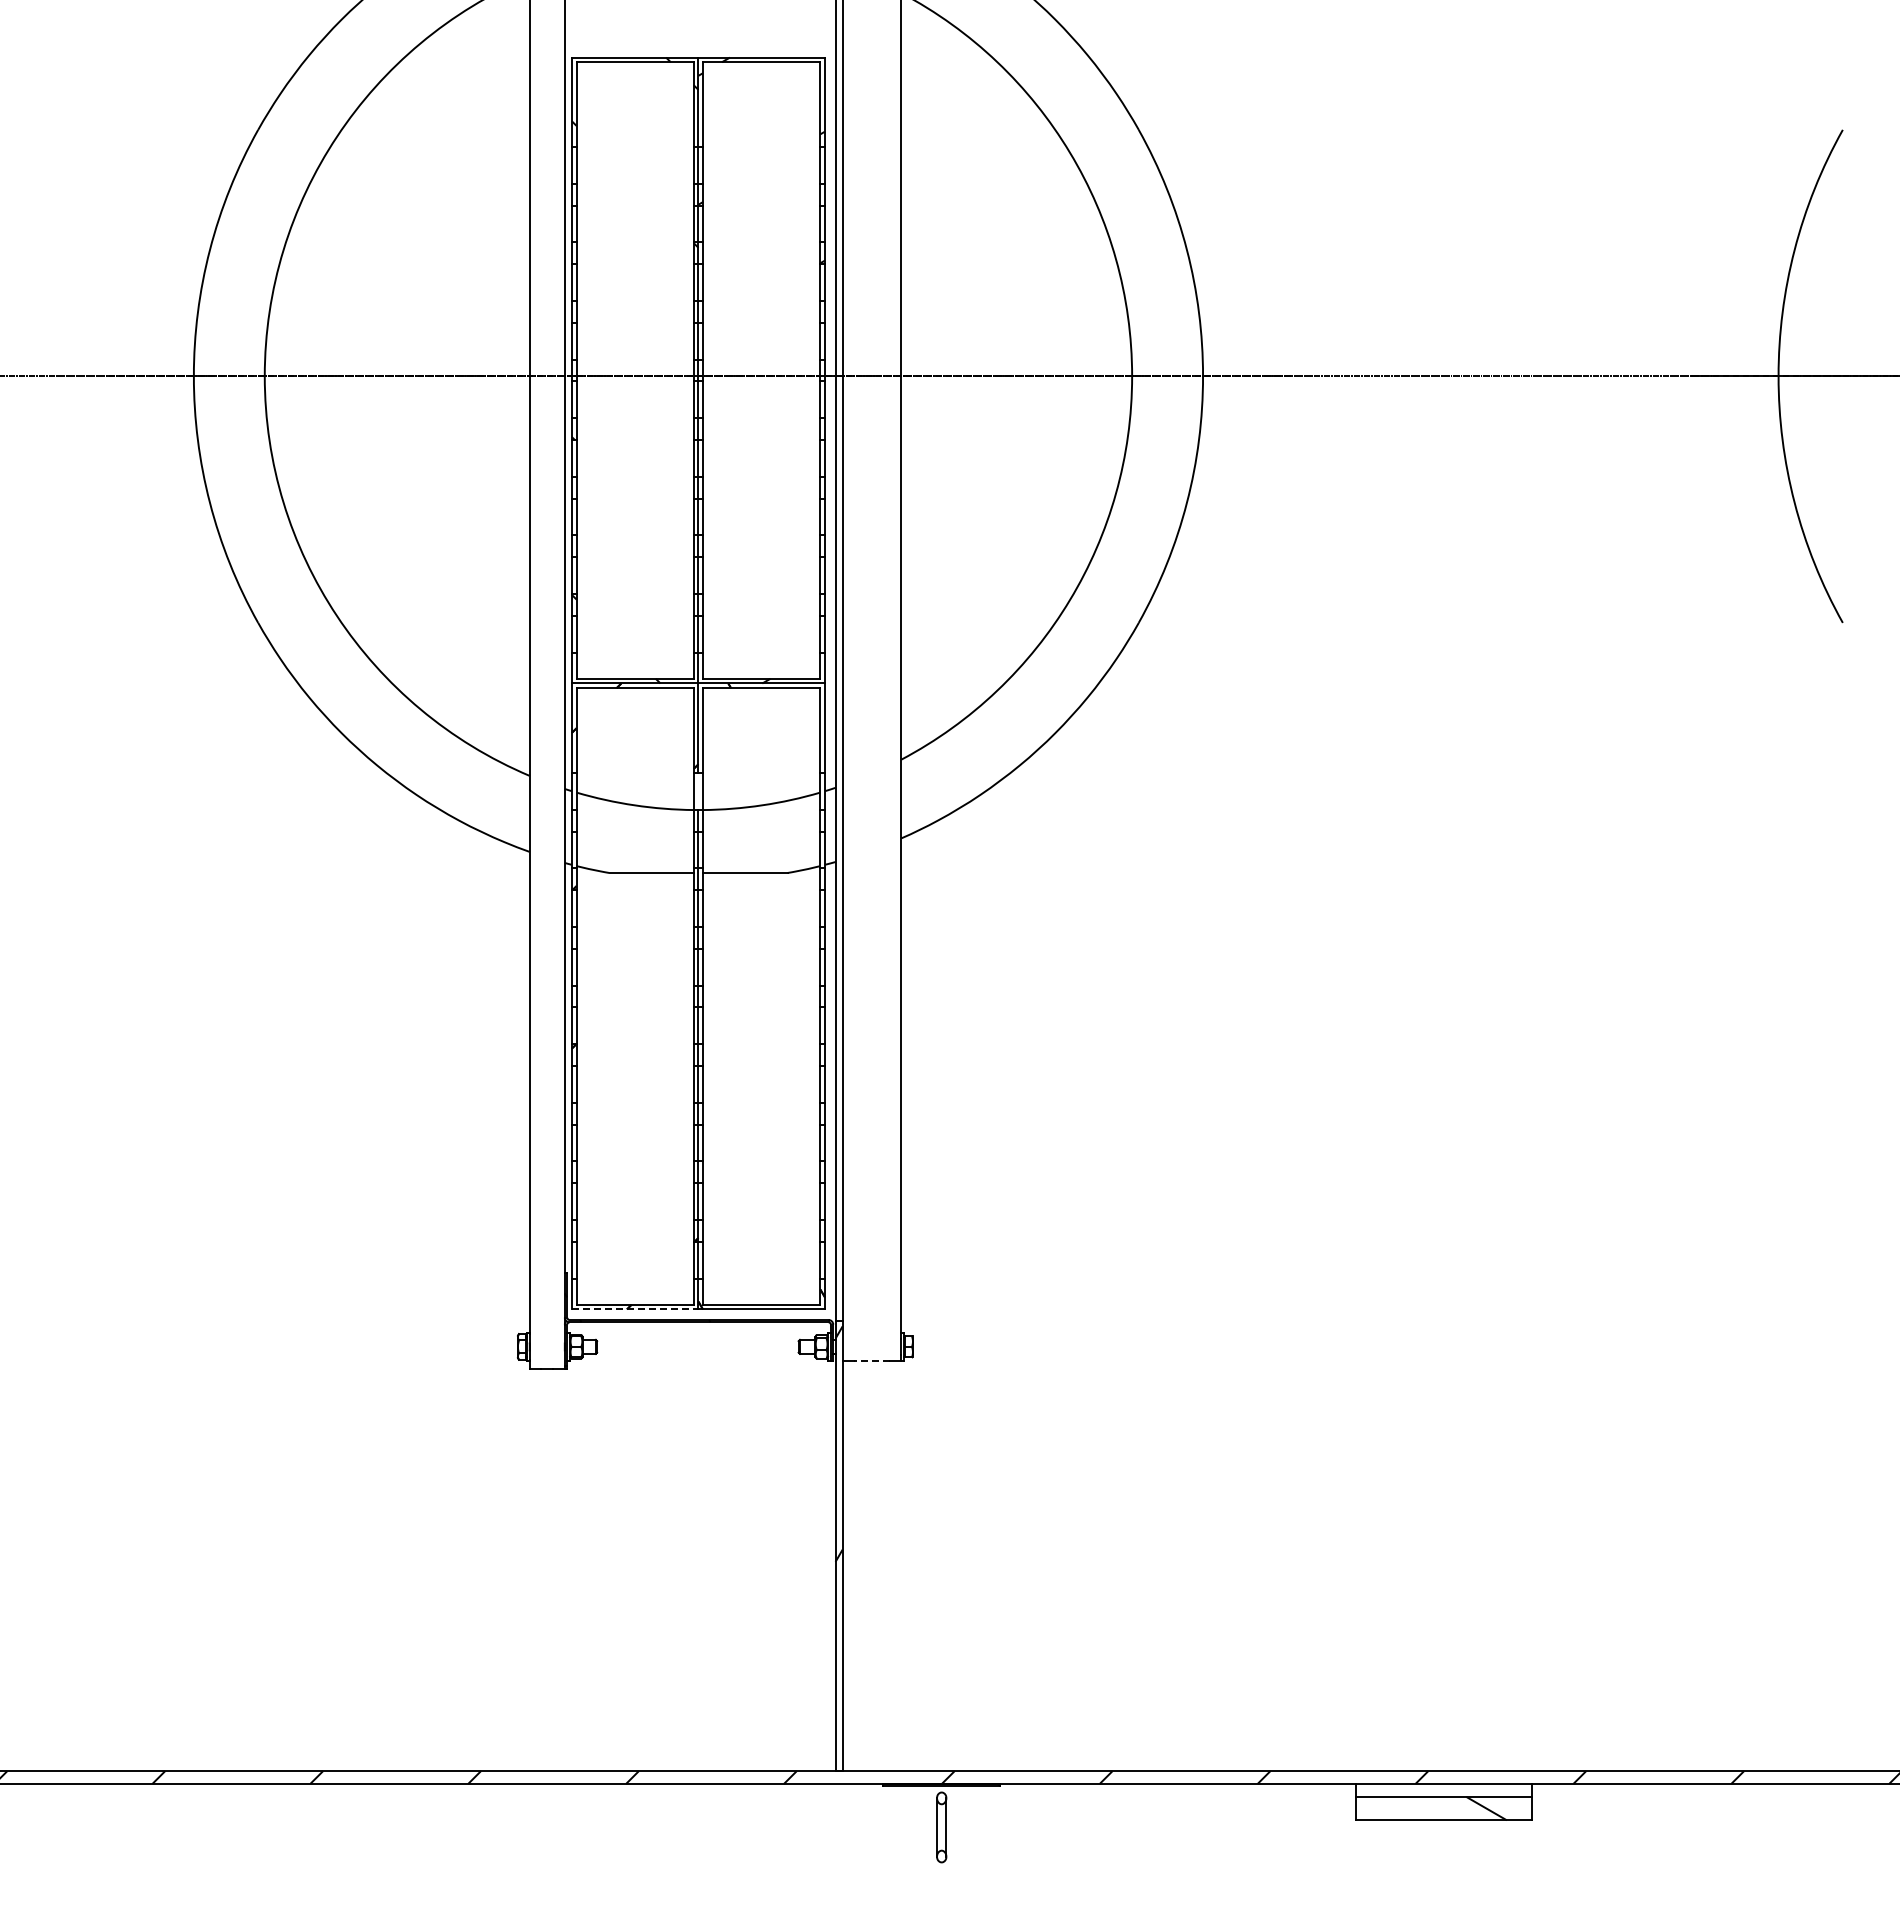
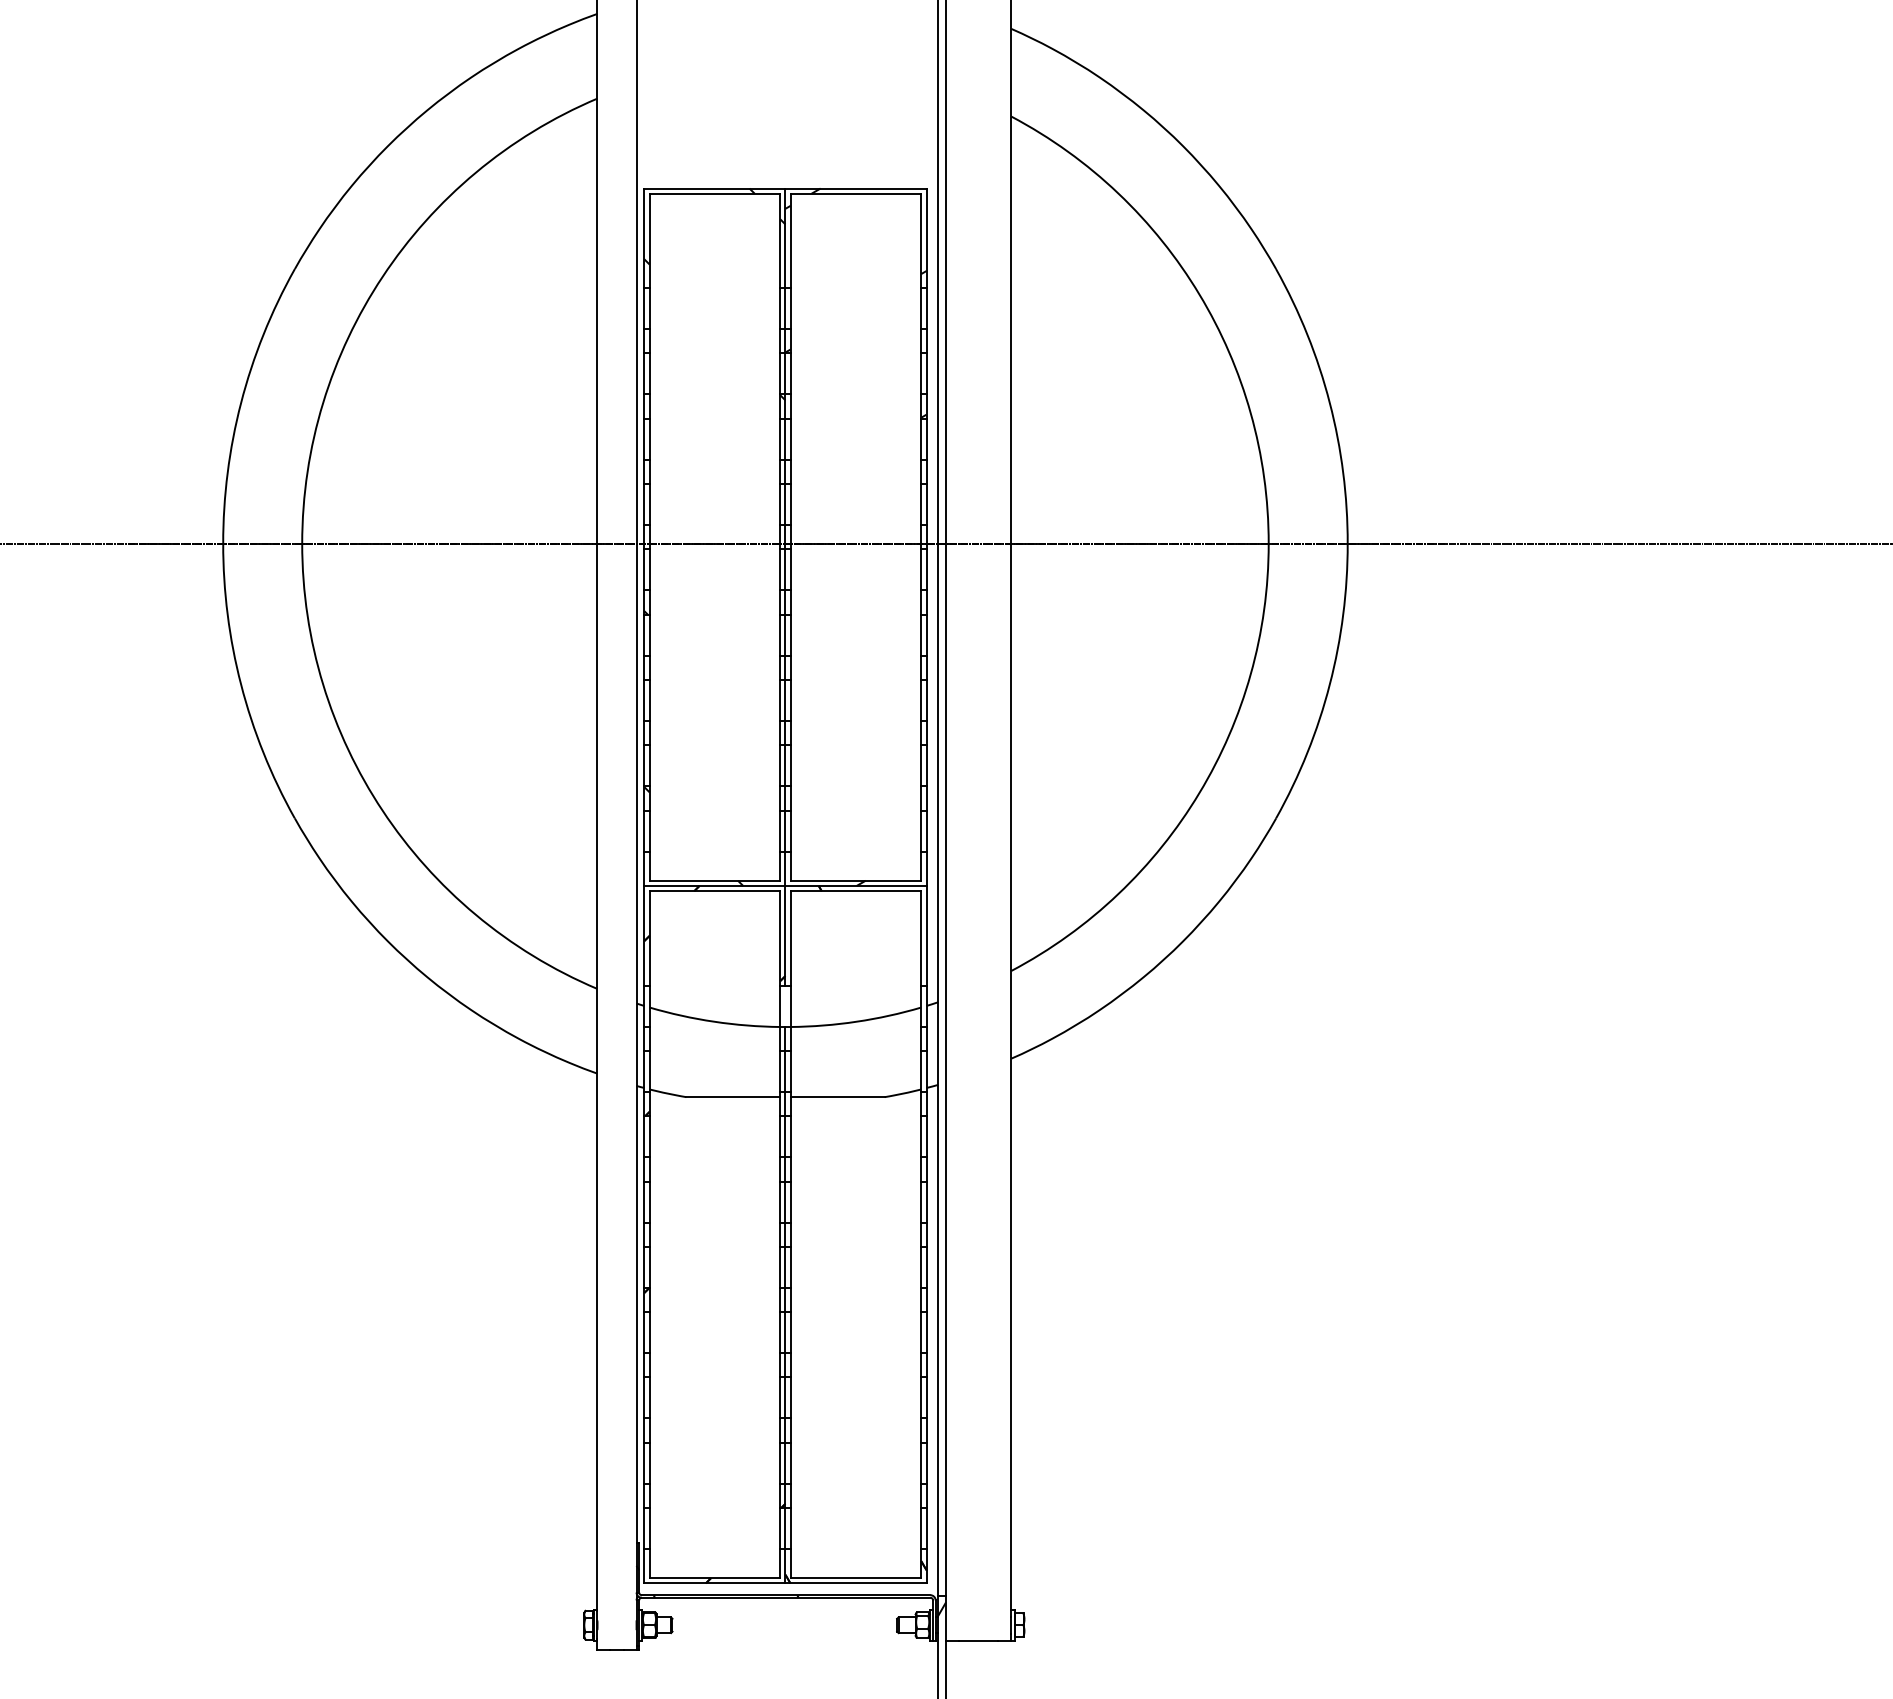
line: (635, 1309) -> (715, 1583), dashed -> solid
line: (871, 1360) -> (978, 1640), dashed -> solid

